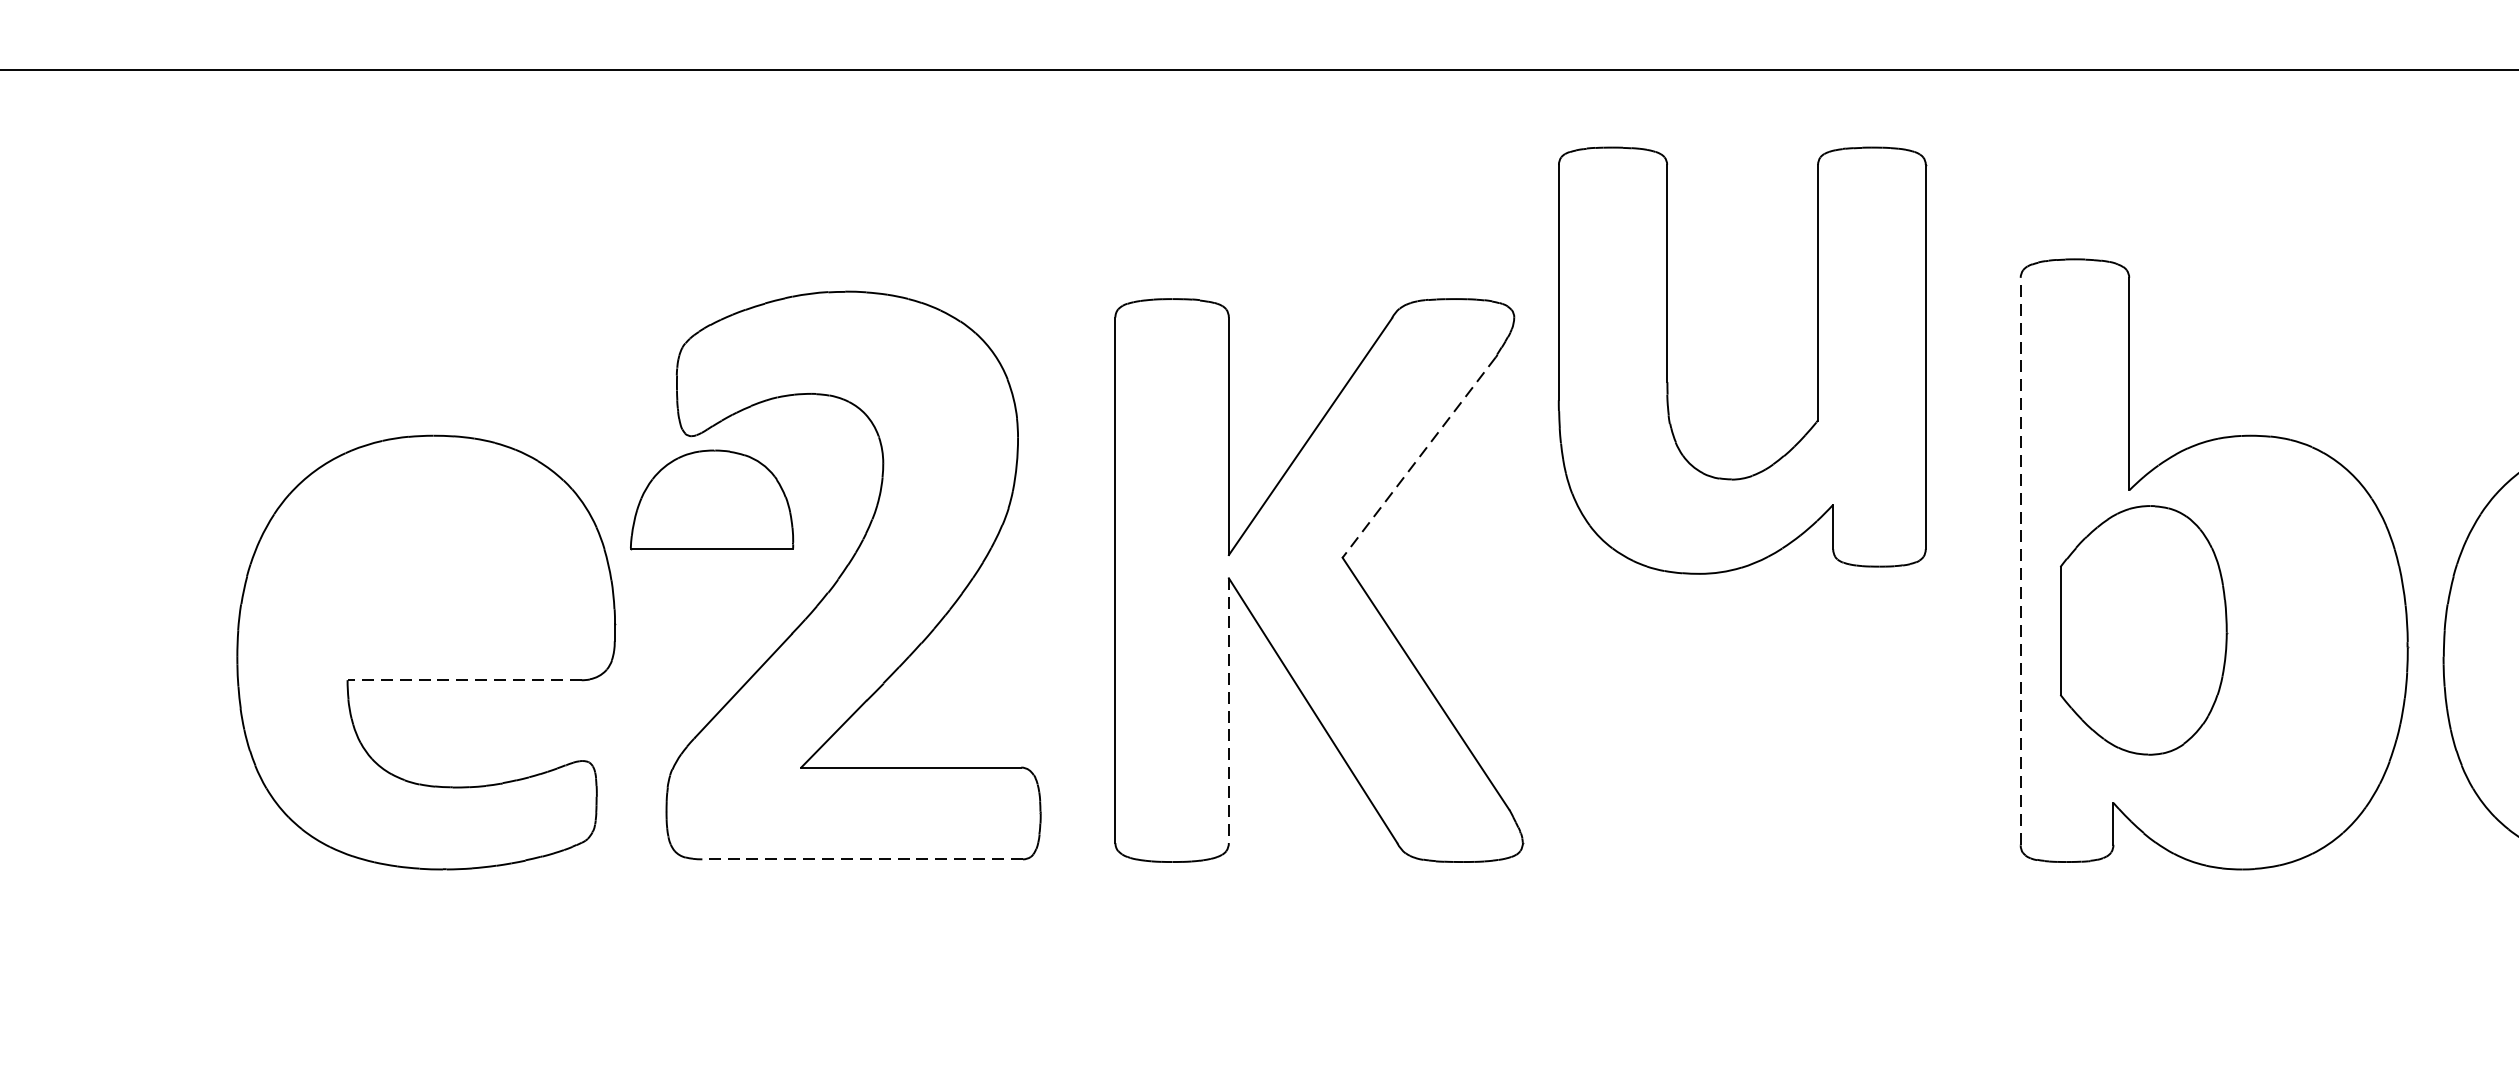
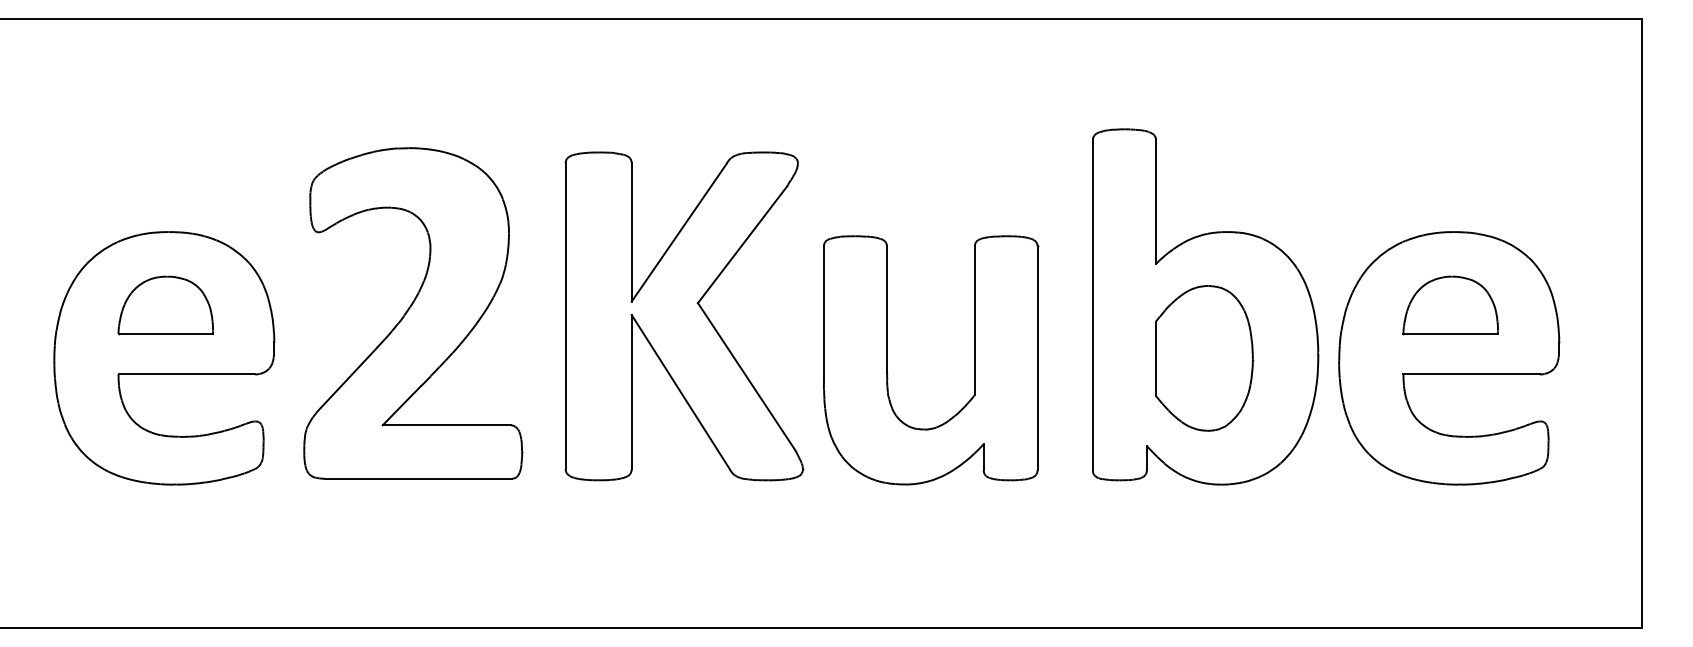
part: (1817, 360) -> (974, 360), moved
line: (1419, 458) -> (742, 245), dashed -> solid
part: (711, 500) -> (165, 305), moved
line: (2020, 561) -> (1092, 305), dashed -> solid
part: (2143, 630) -> (1204, 358), moved
line: (464, 680) -> (186, 374), dashed -> solid
line: (1228, 711) -> (631, 392), dashed -> solid
line: (860, 858) -> (417, 478), dashed -> solid

